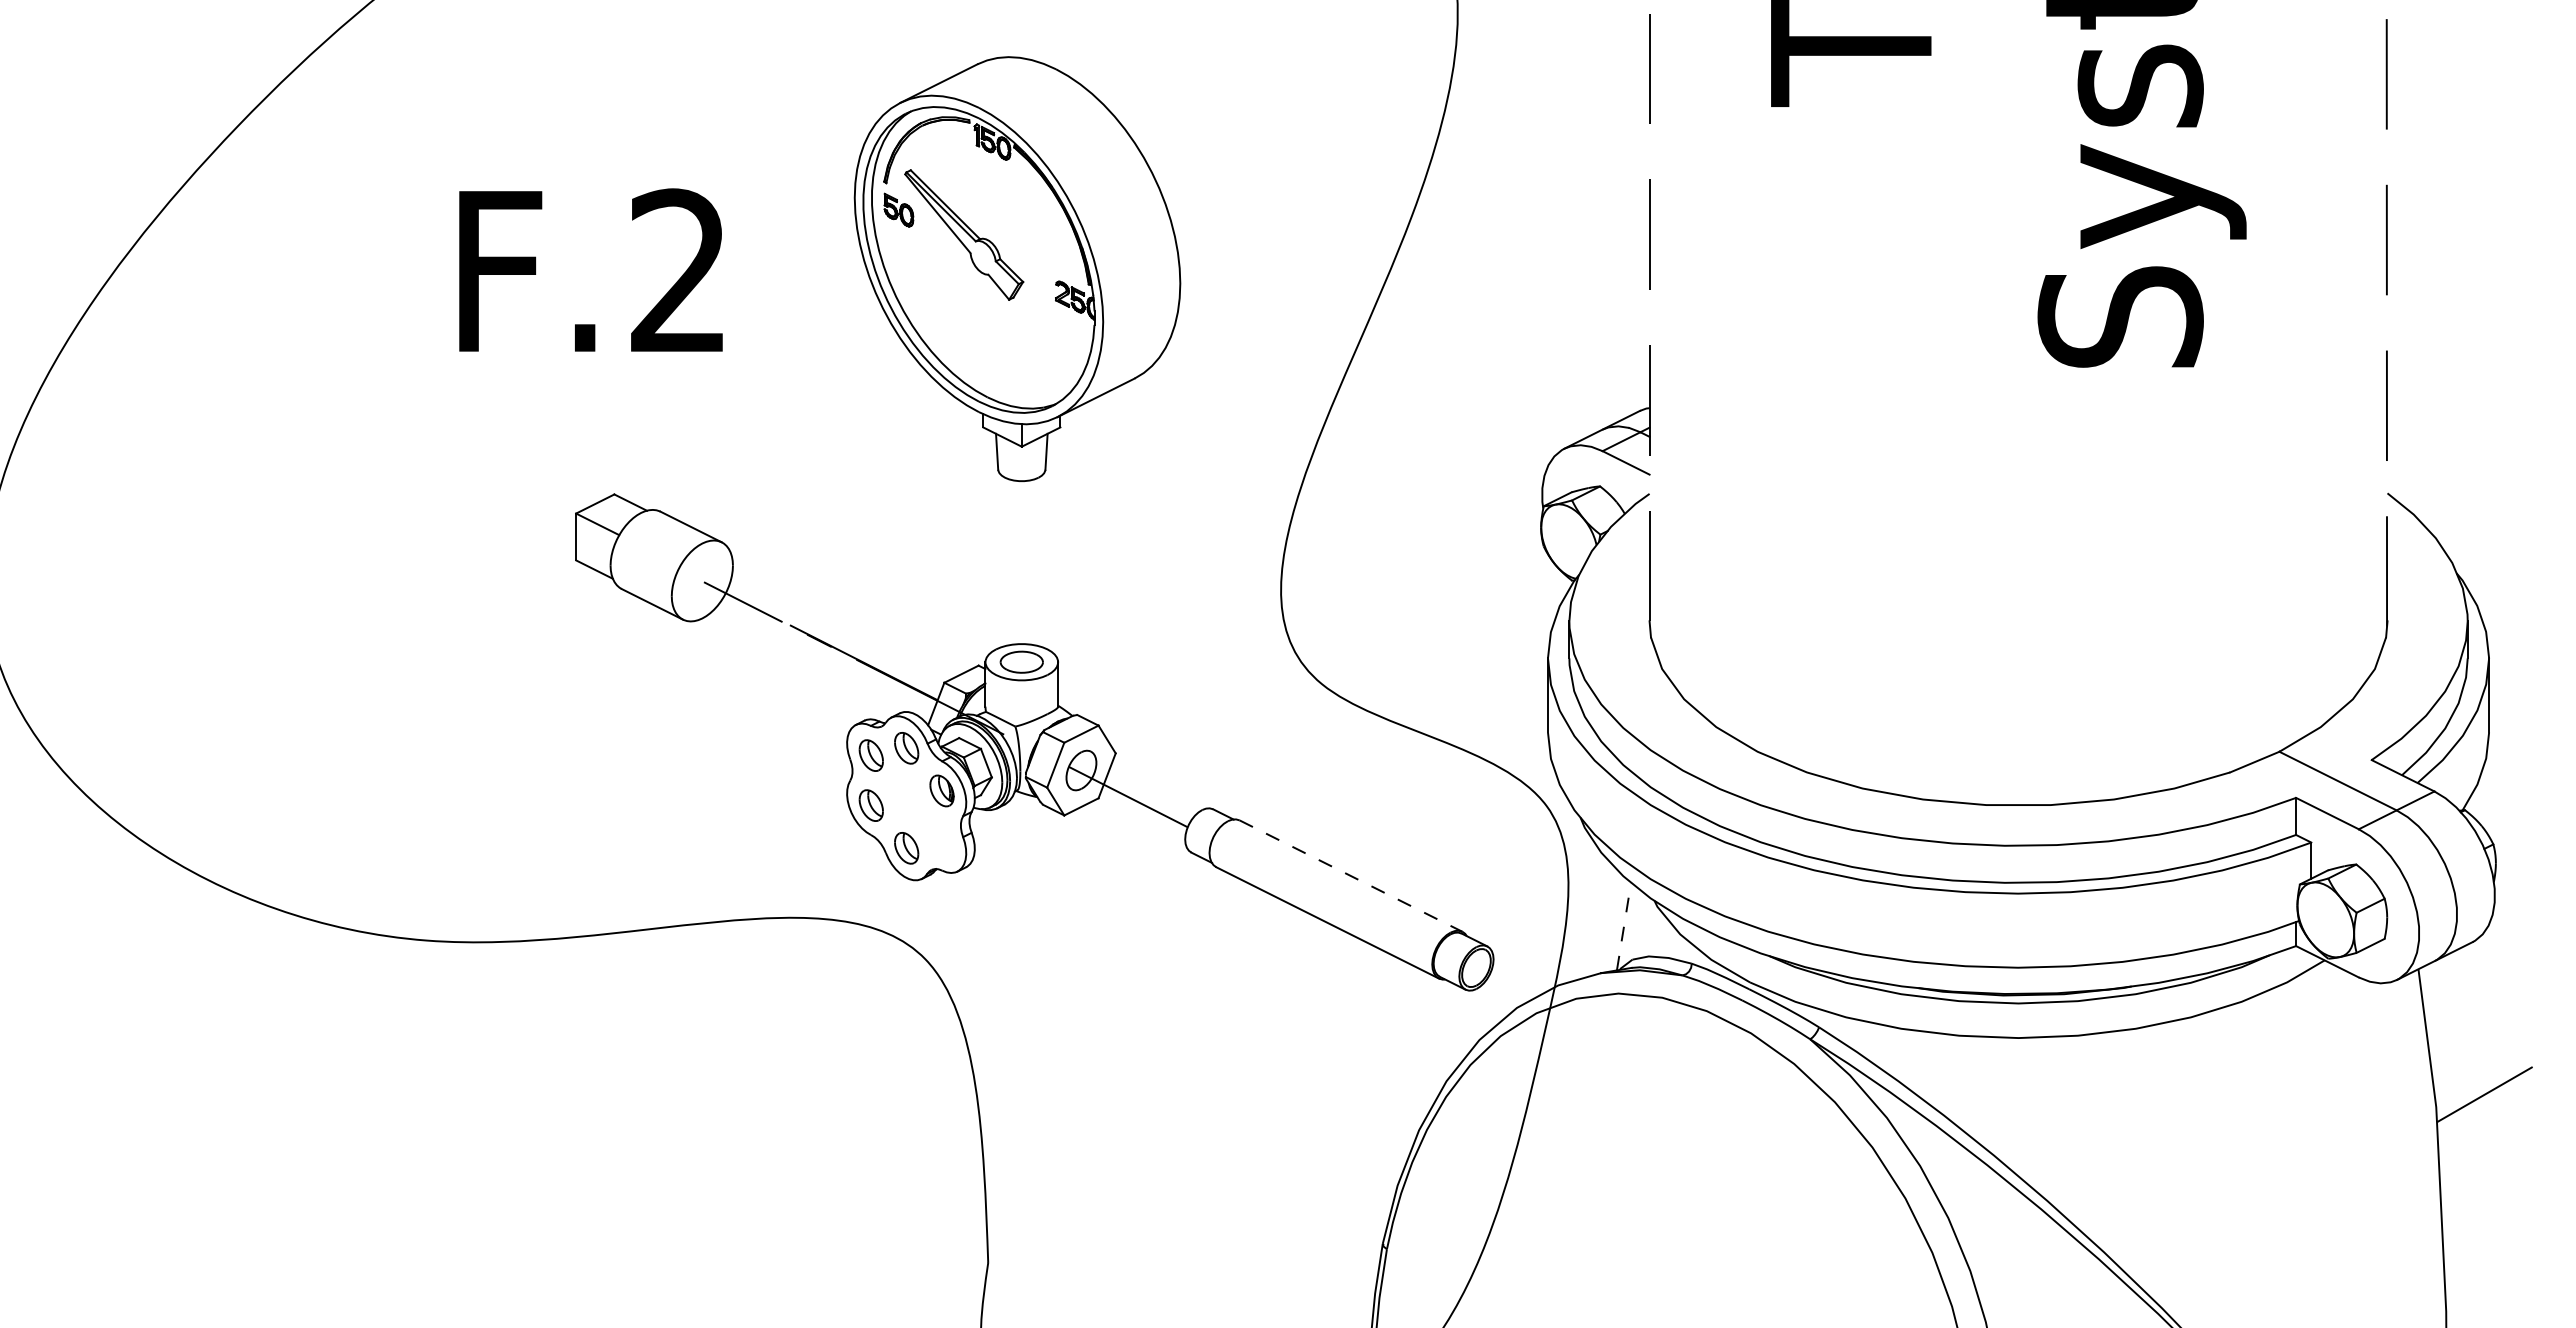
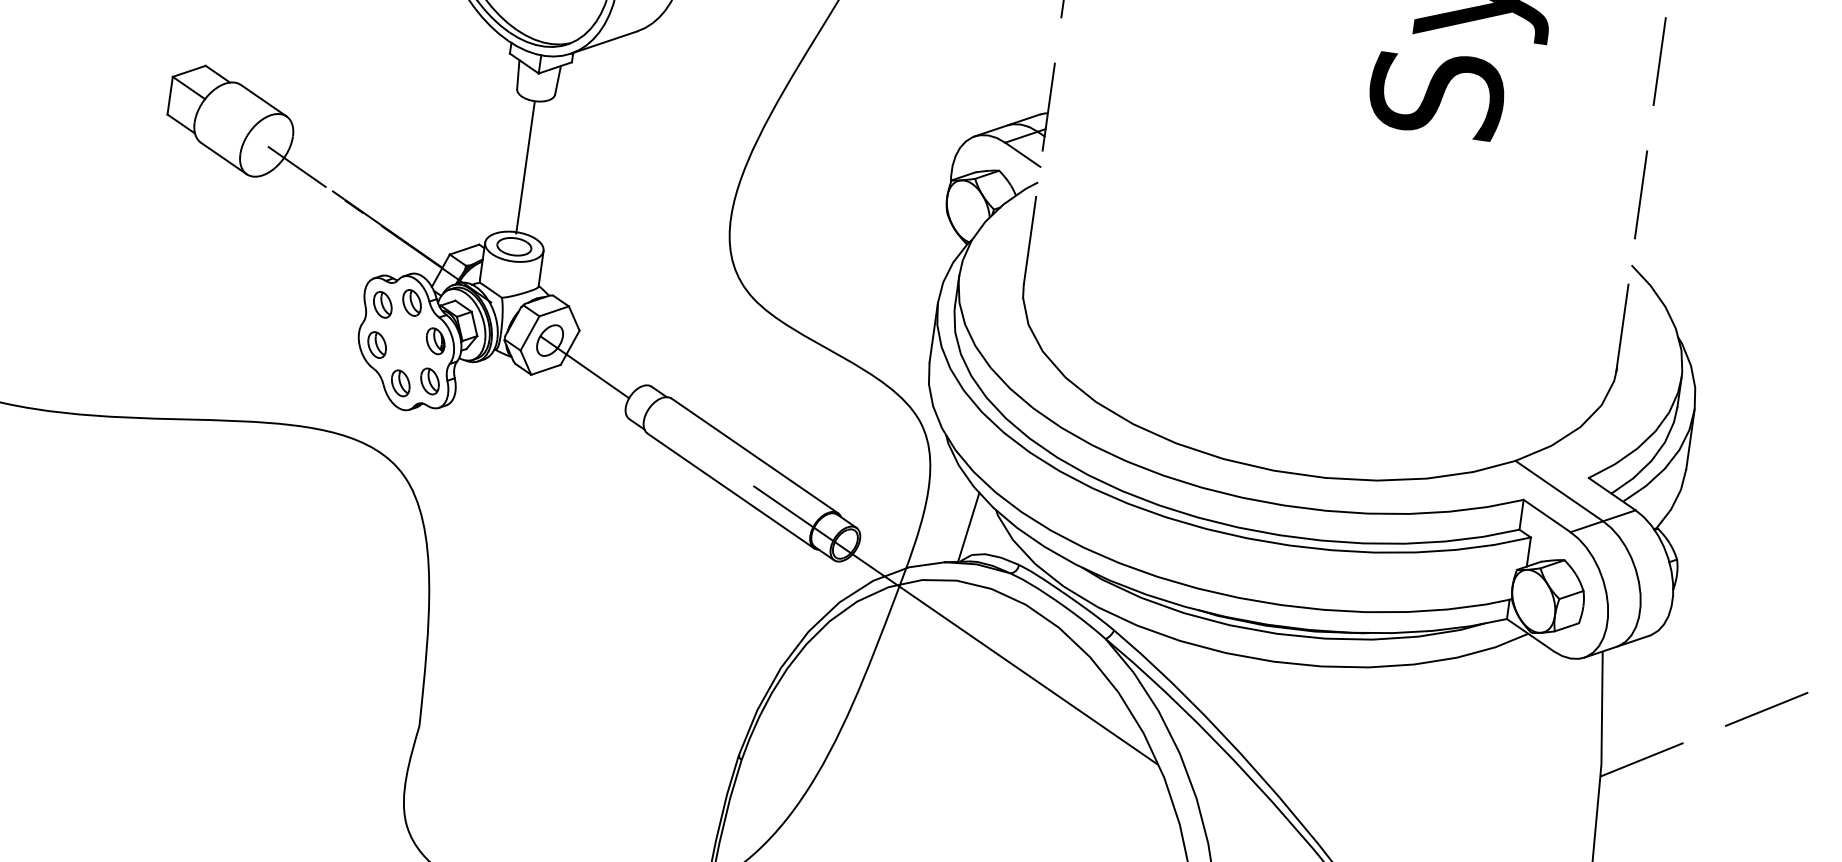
line: (1021, 576) -> (523, 177), added
part: (941, 840) -> (429, 381), added
line: (1351, 876) -> (755, 456), dashed -> solid
line: (1624, 926) -> (969, 527), dashed -> solid
line: (1624, 1048) -> (955, 625), added

